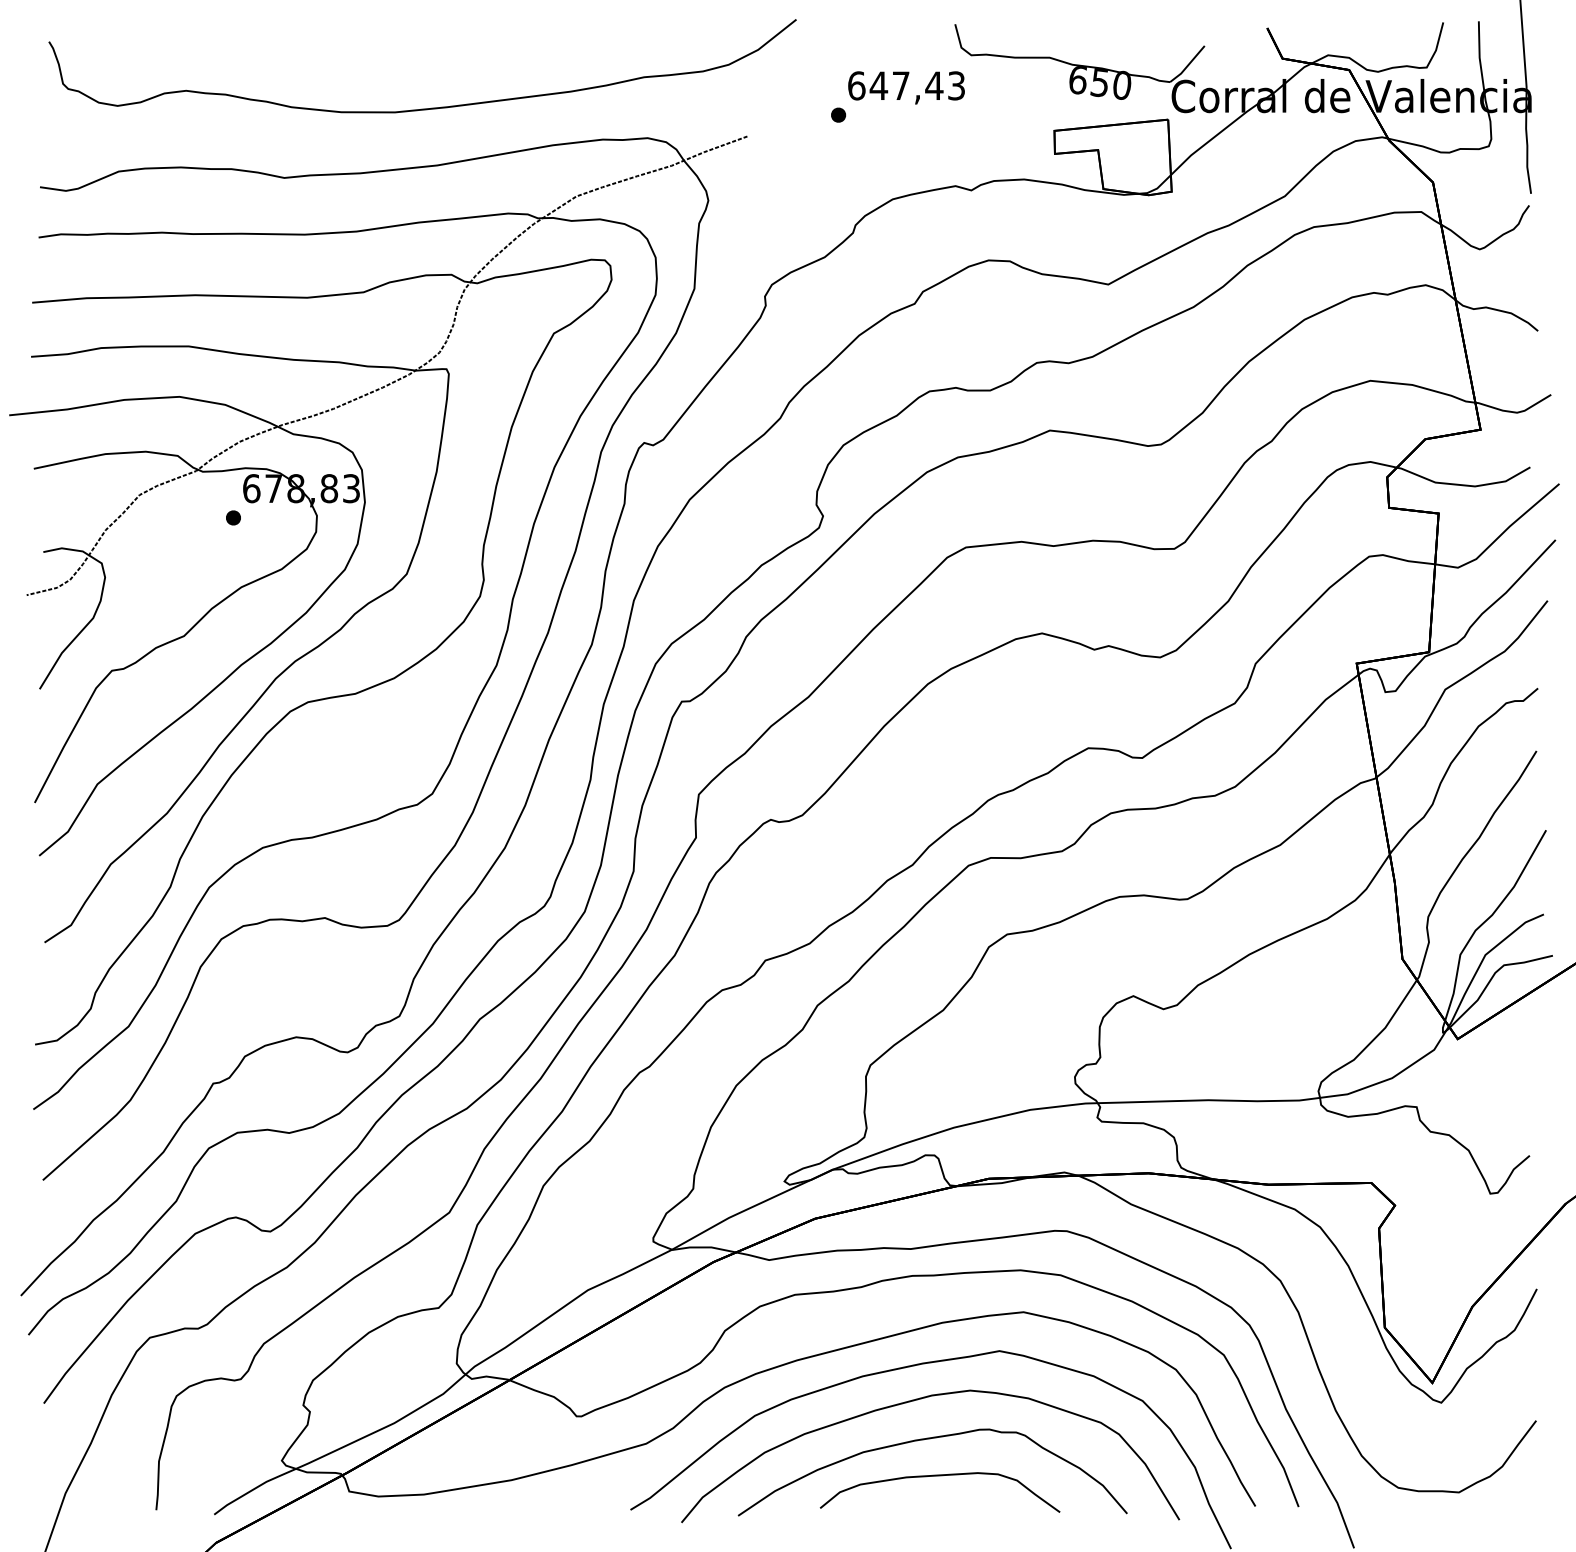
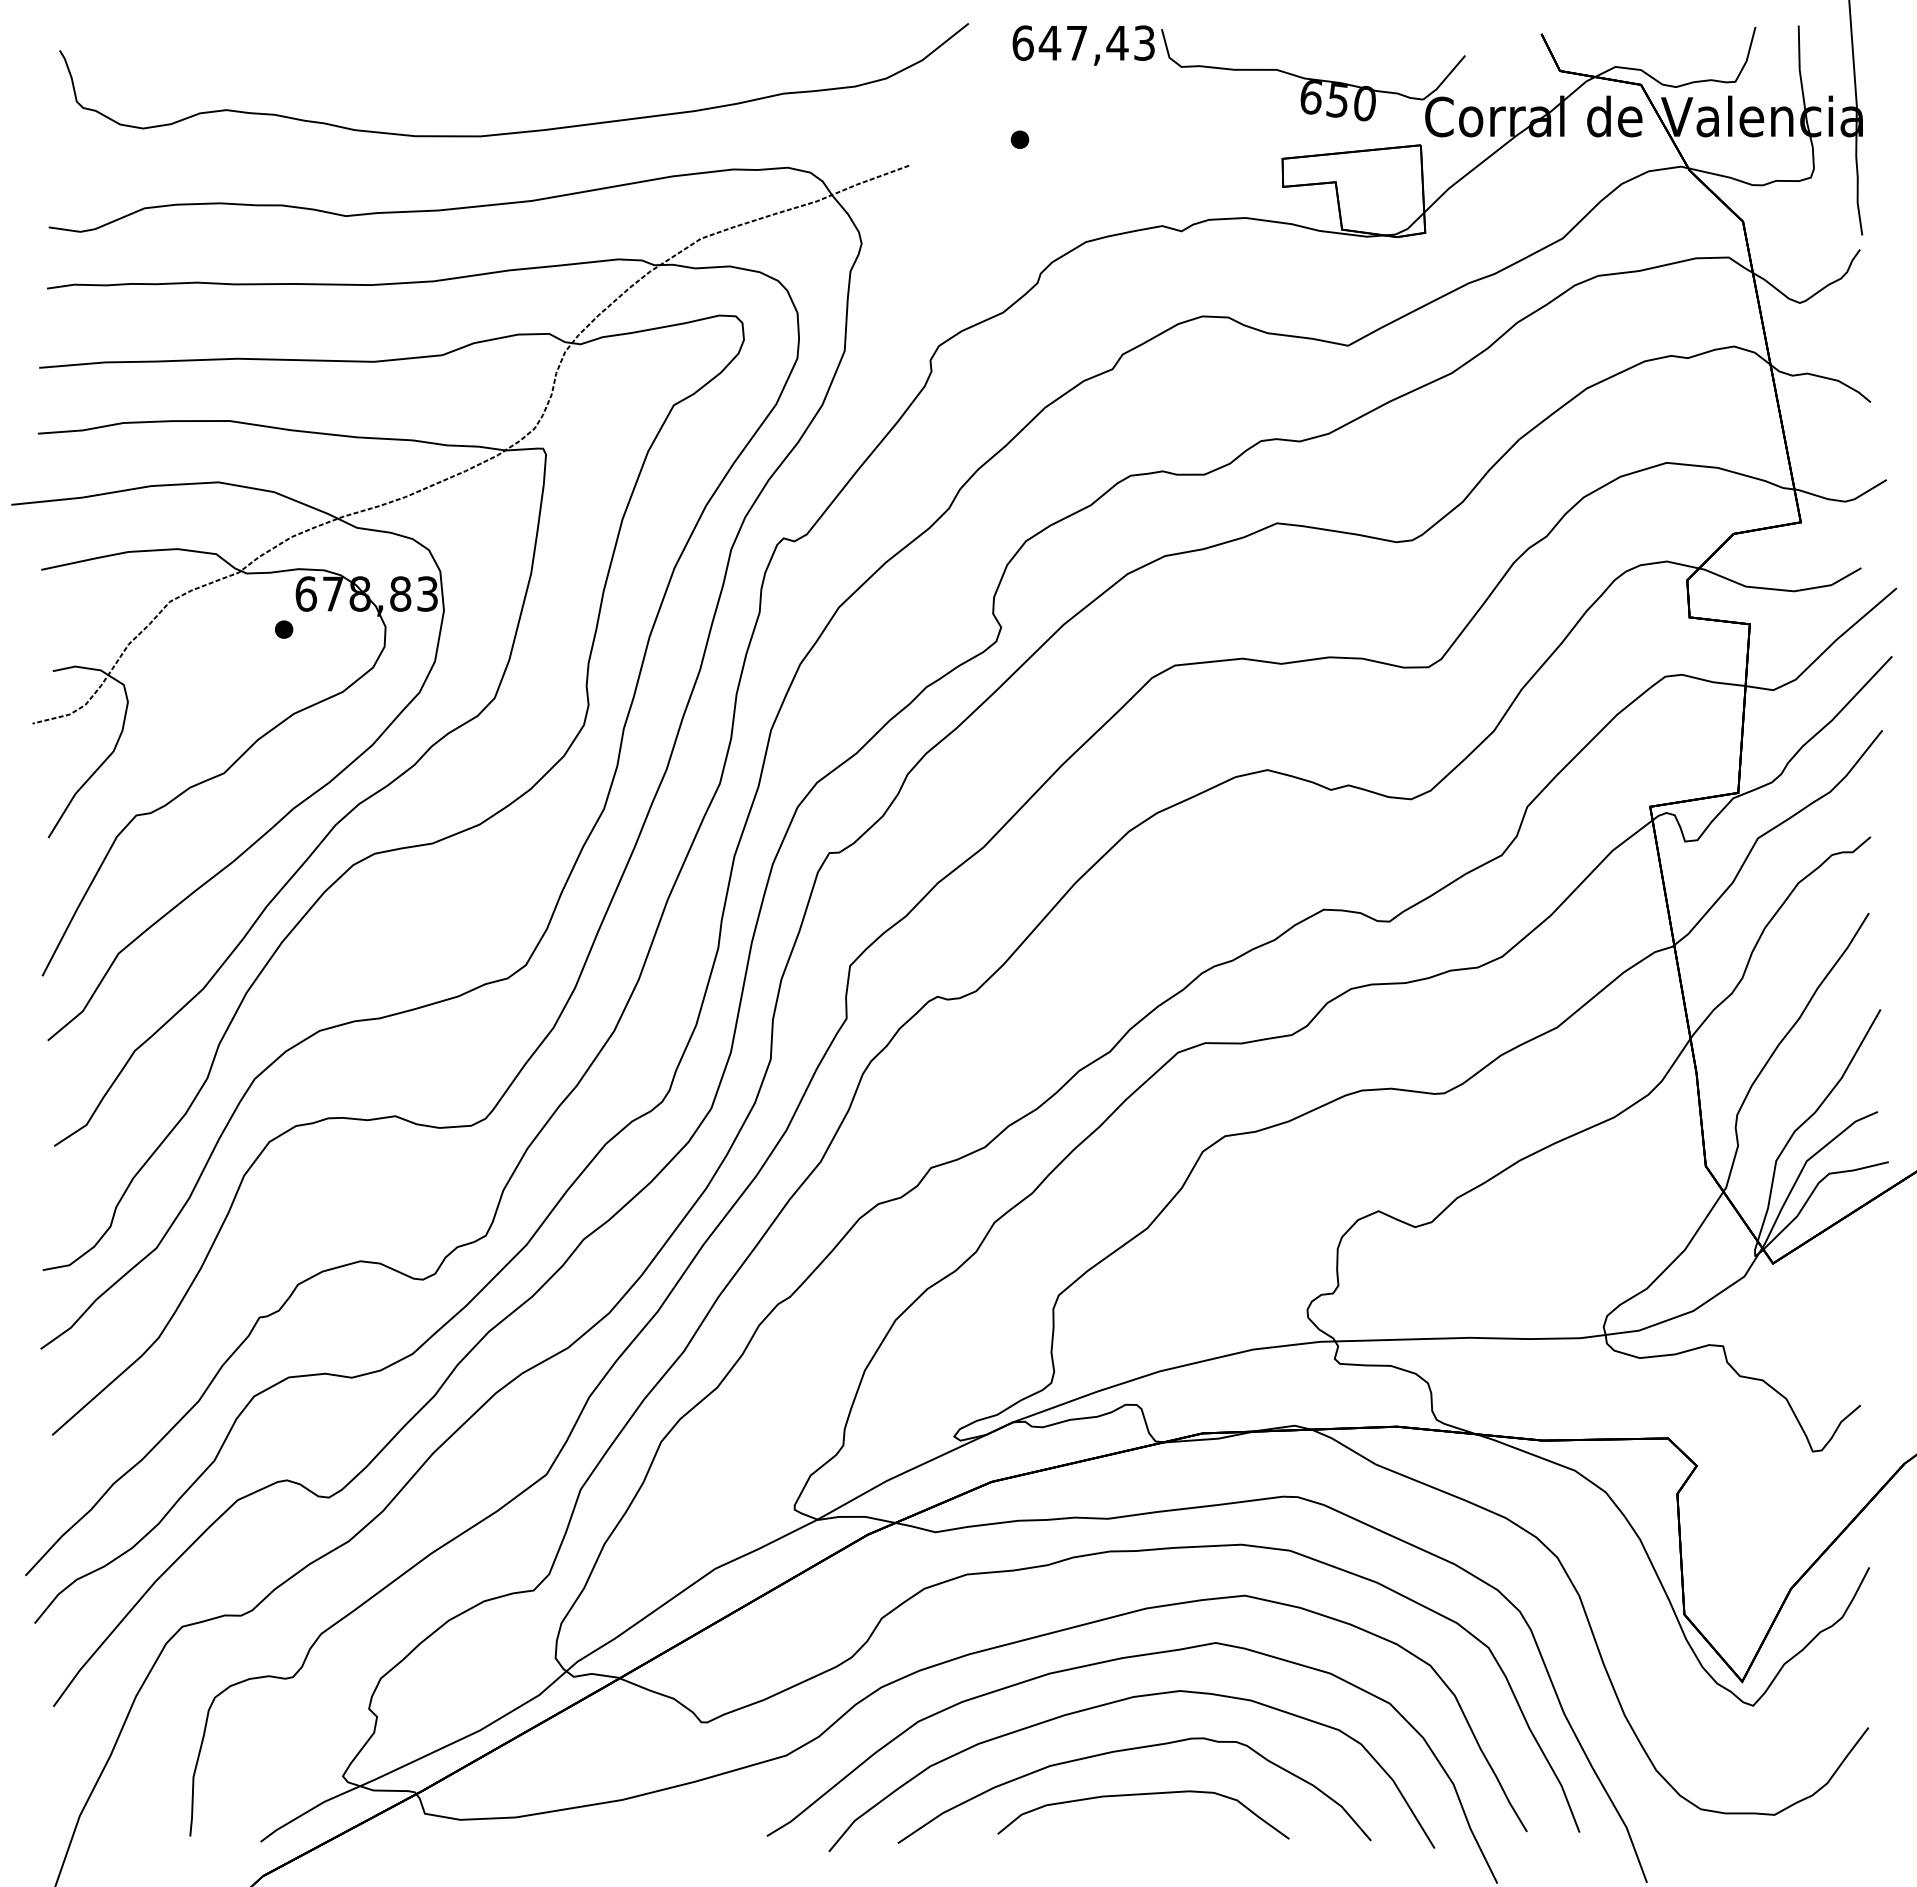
text: (906, 87) -> (1083, 45), moved

